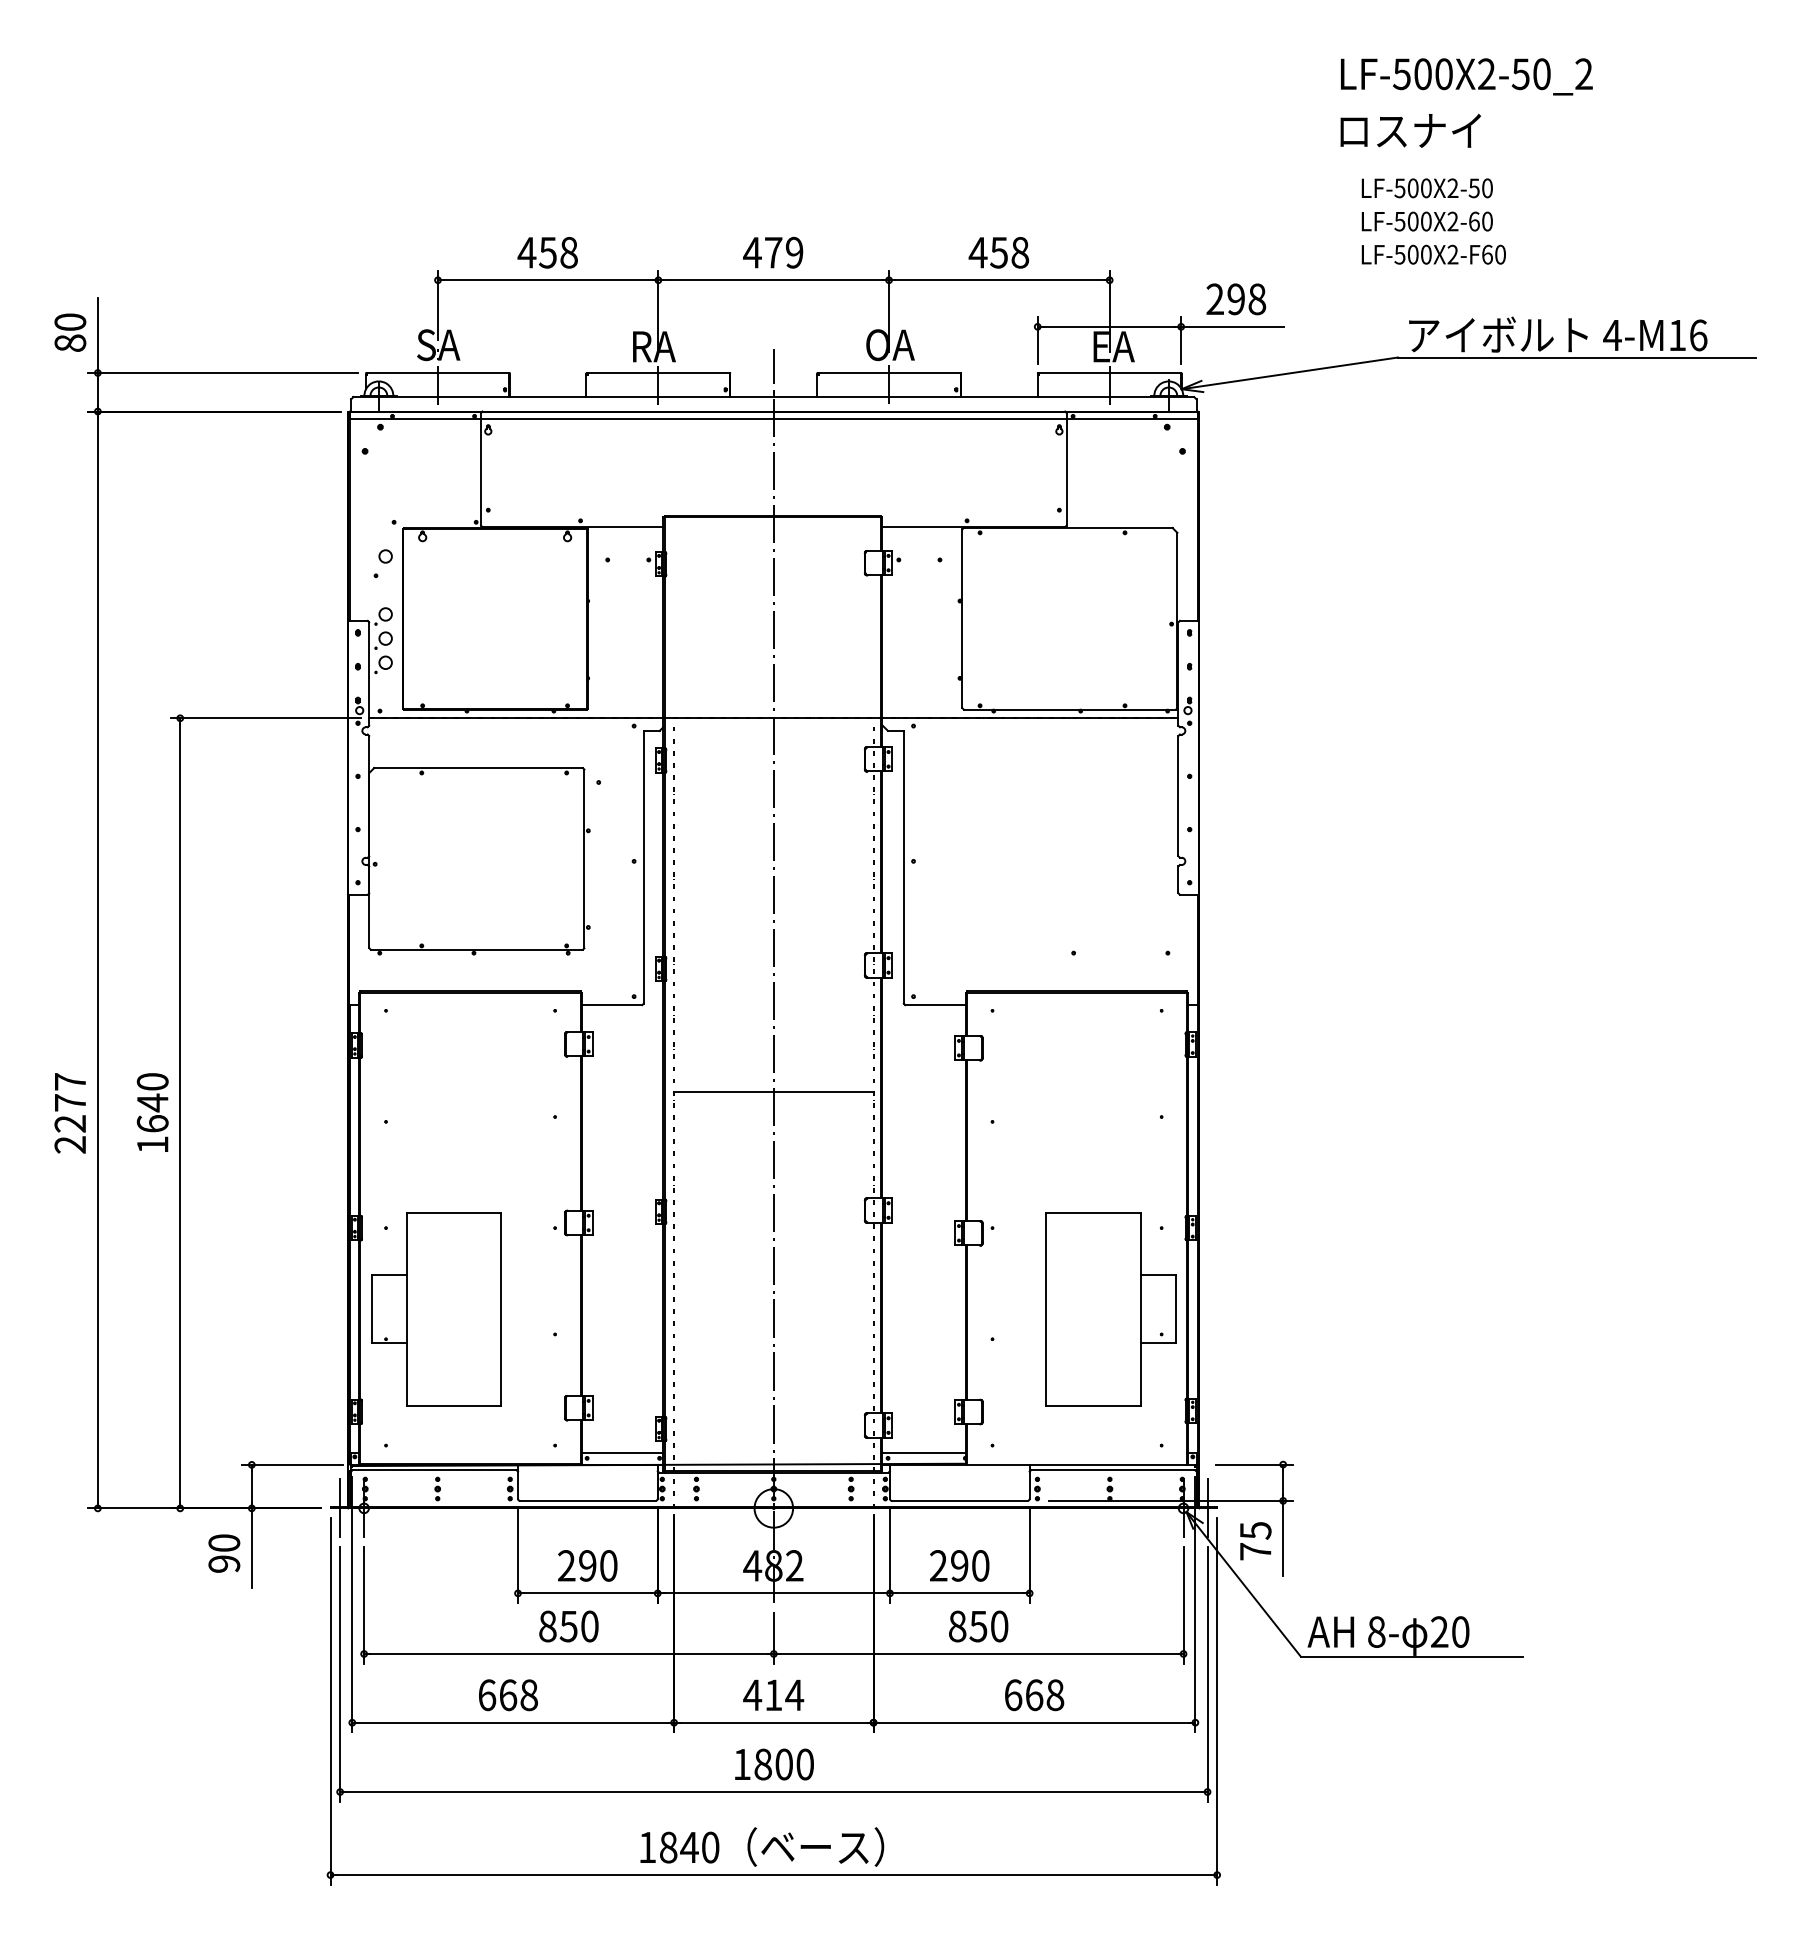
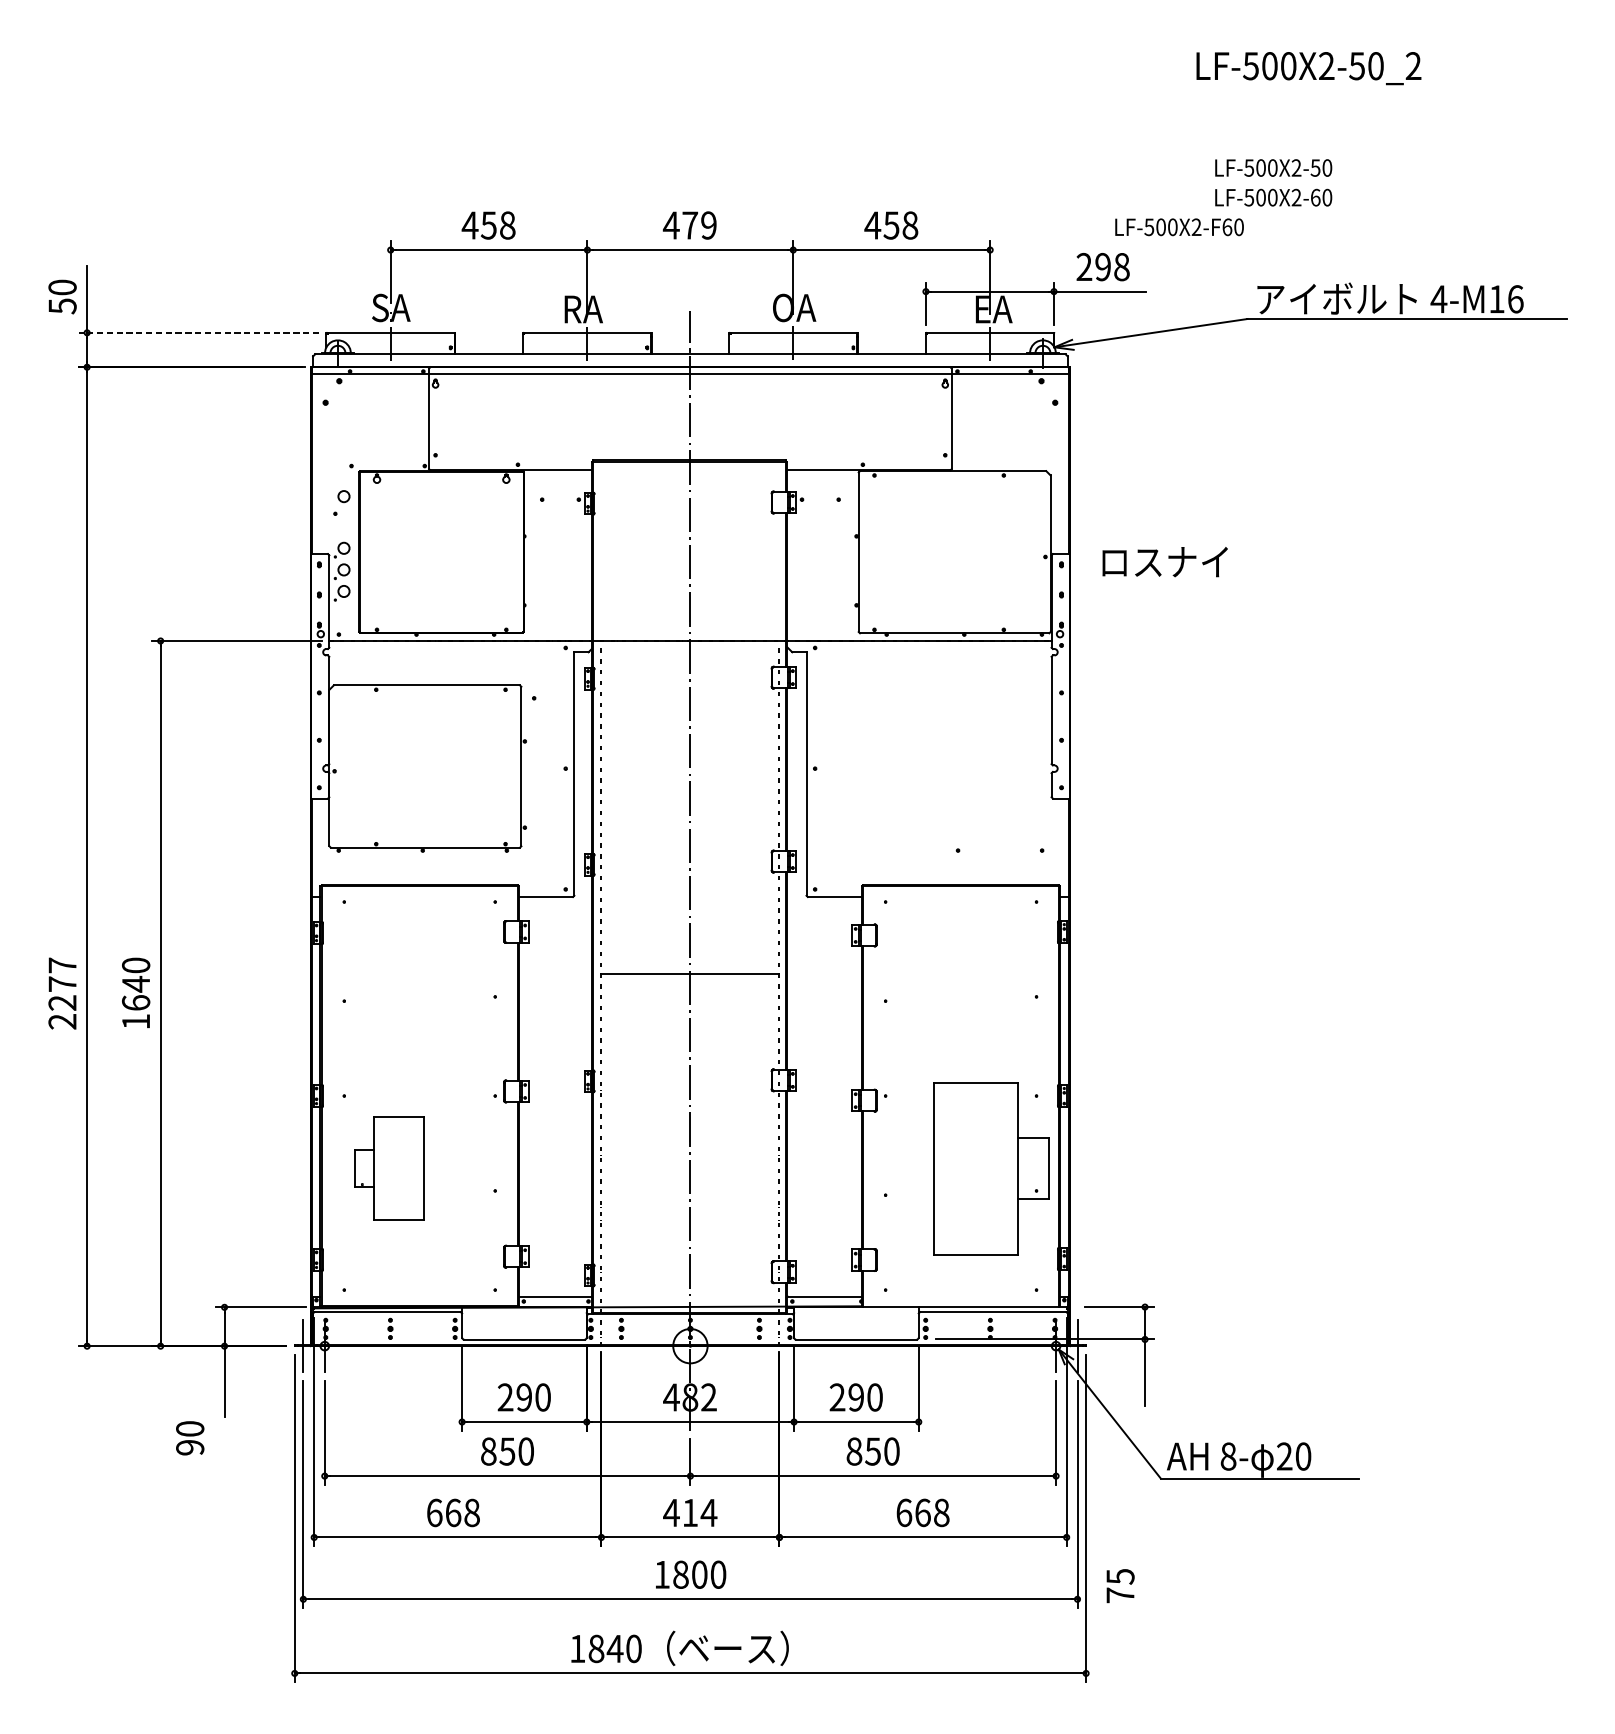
text: (1410, 130) -> (1164, 561), moved
text: (1433, 254) -> (1179, 227), moved
text: (70, 343) -> (62, 306), 80 -> 50
line: (223, 372) -> (199, 332), solid -> dashed
part: (436, 1309) -> (389, 1168), size x0.6
text: (1255, 1541) -> (1120, 1586), moved
text: (224, 1553) -> (190, 1438), moved

